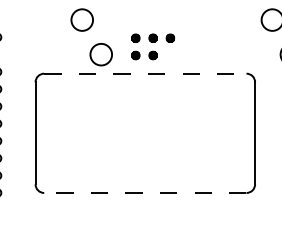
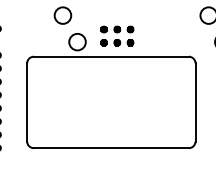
part: (170, 55) -> (130, 42), added
line: (145, 73) -> (111, 56), dashed -> solid
line: (144, 192) -> (110, 147), dashed -> solid

